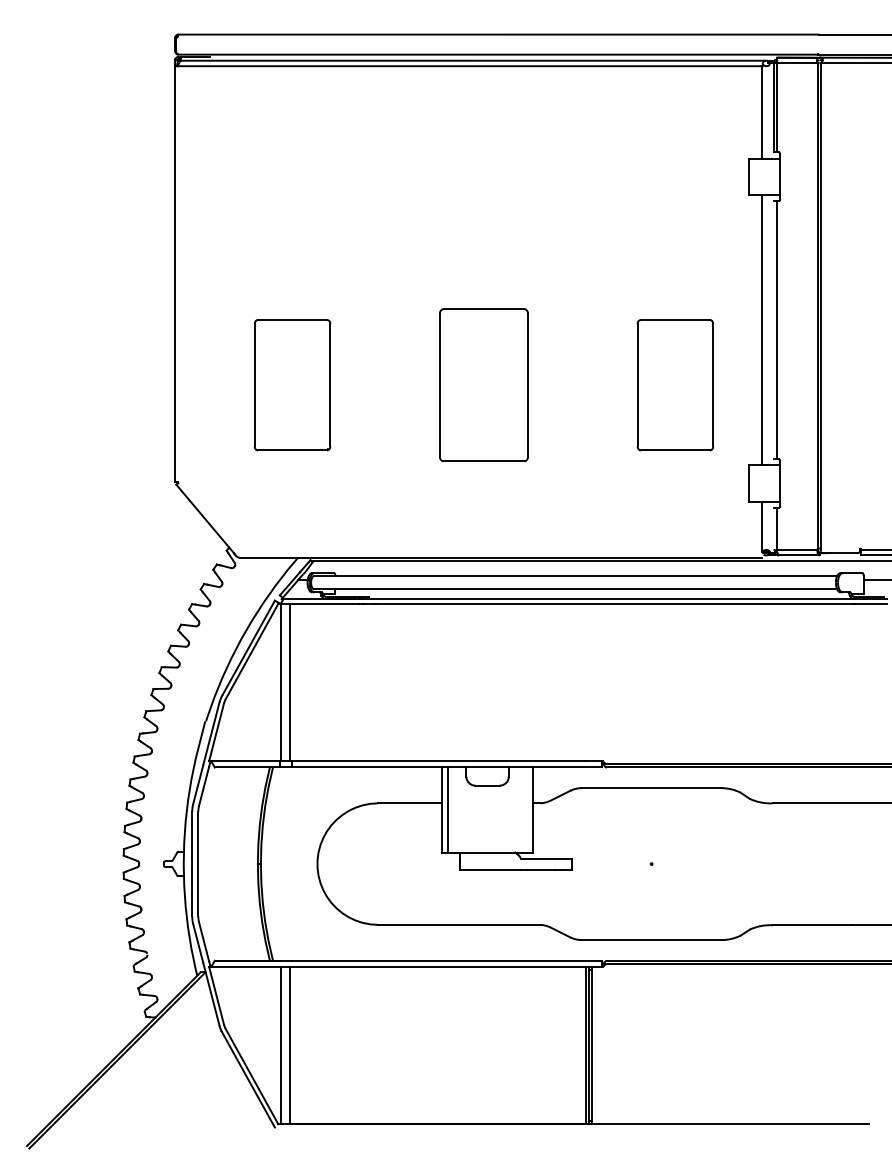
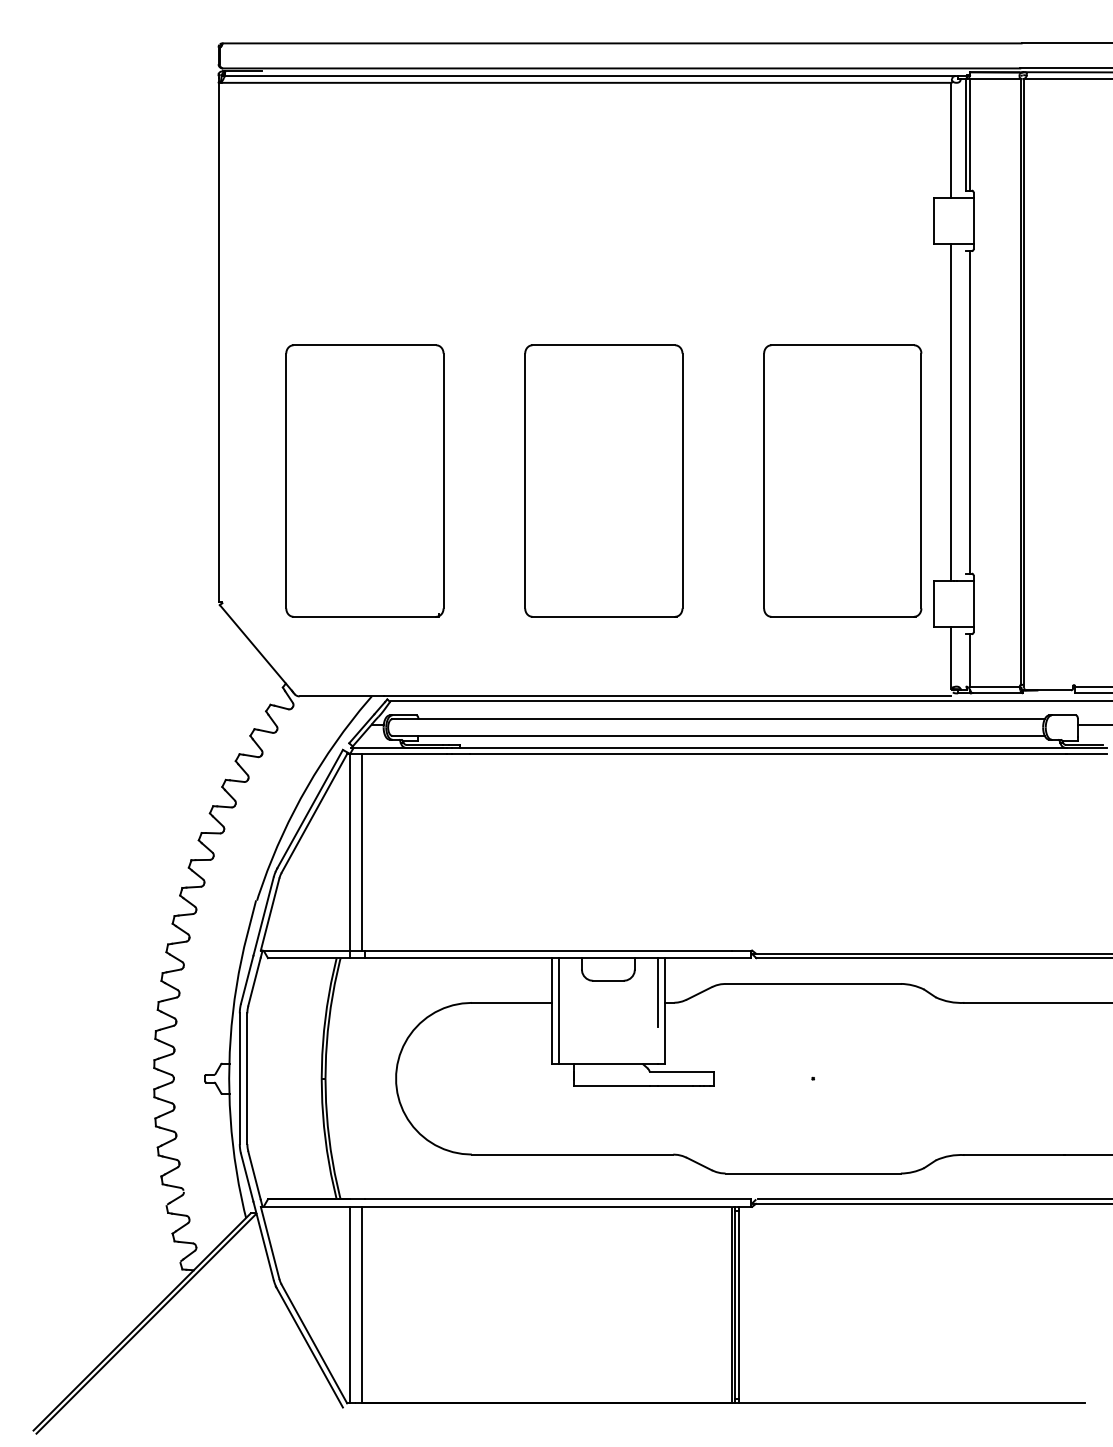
part: (292, 384) -> (364, 480), size x1.67
part: (483, 384) -> (603, 480), size x1.43
part: (675, 384) -> (842, 480), size x1.67
line: (526, 795) -> (657, 992), added

